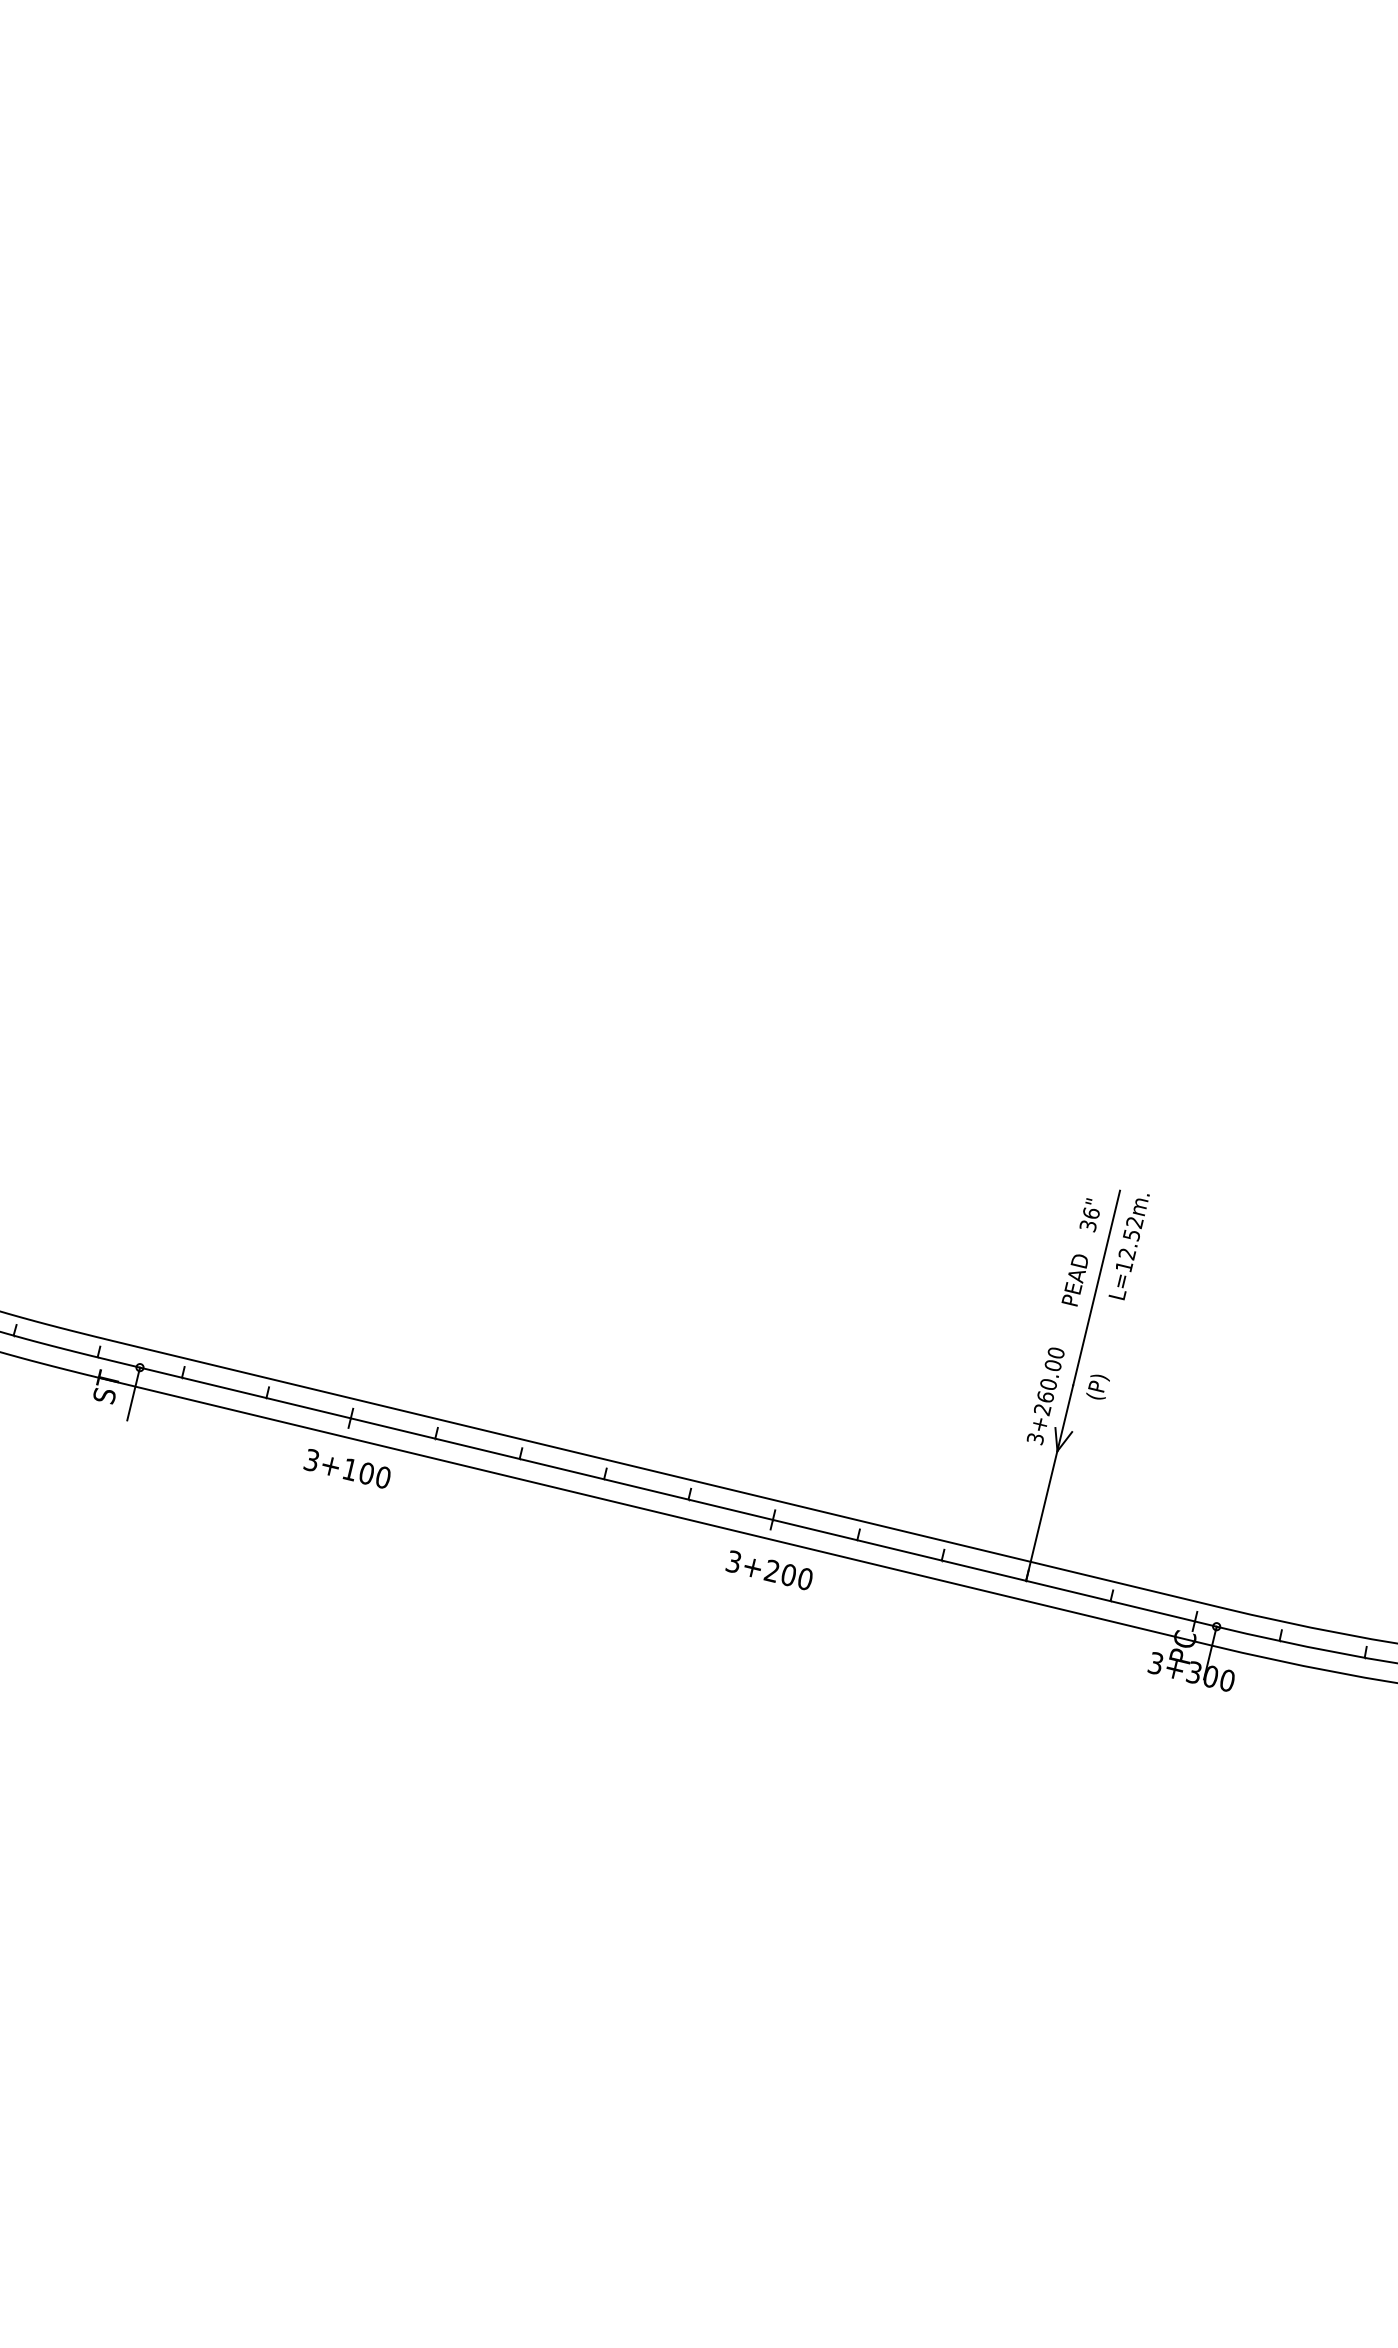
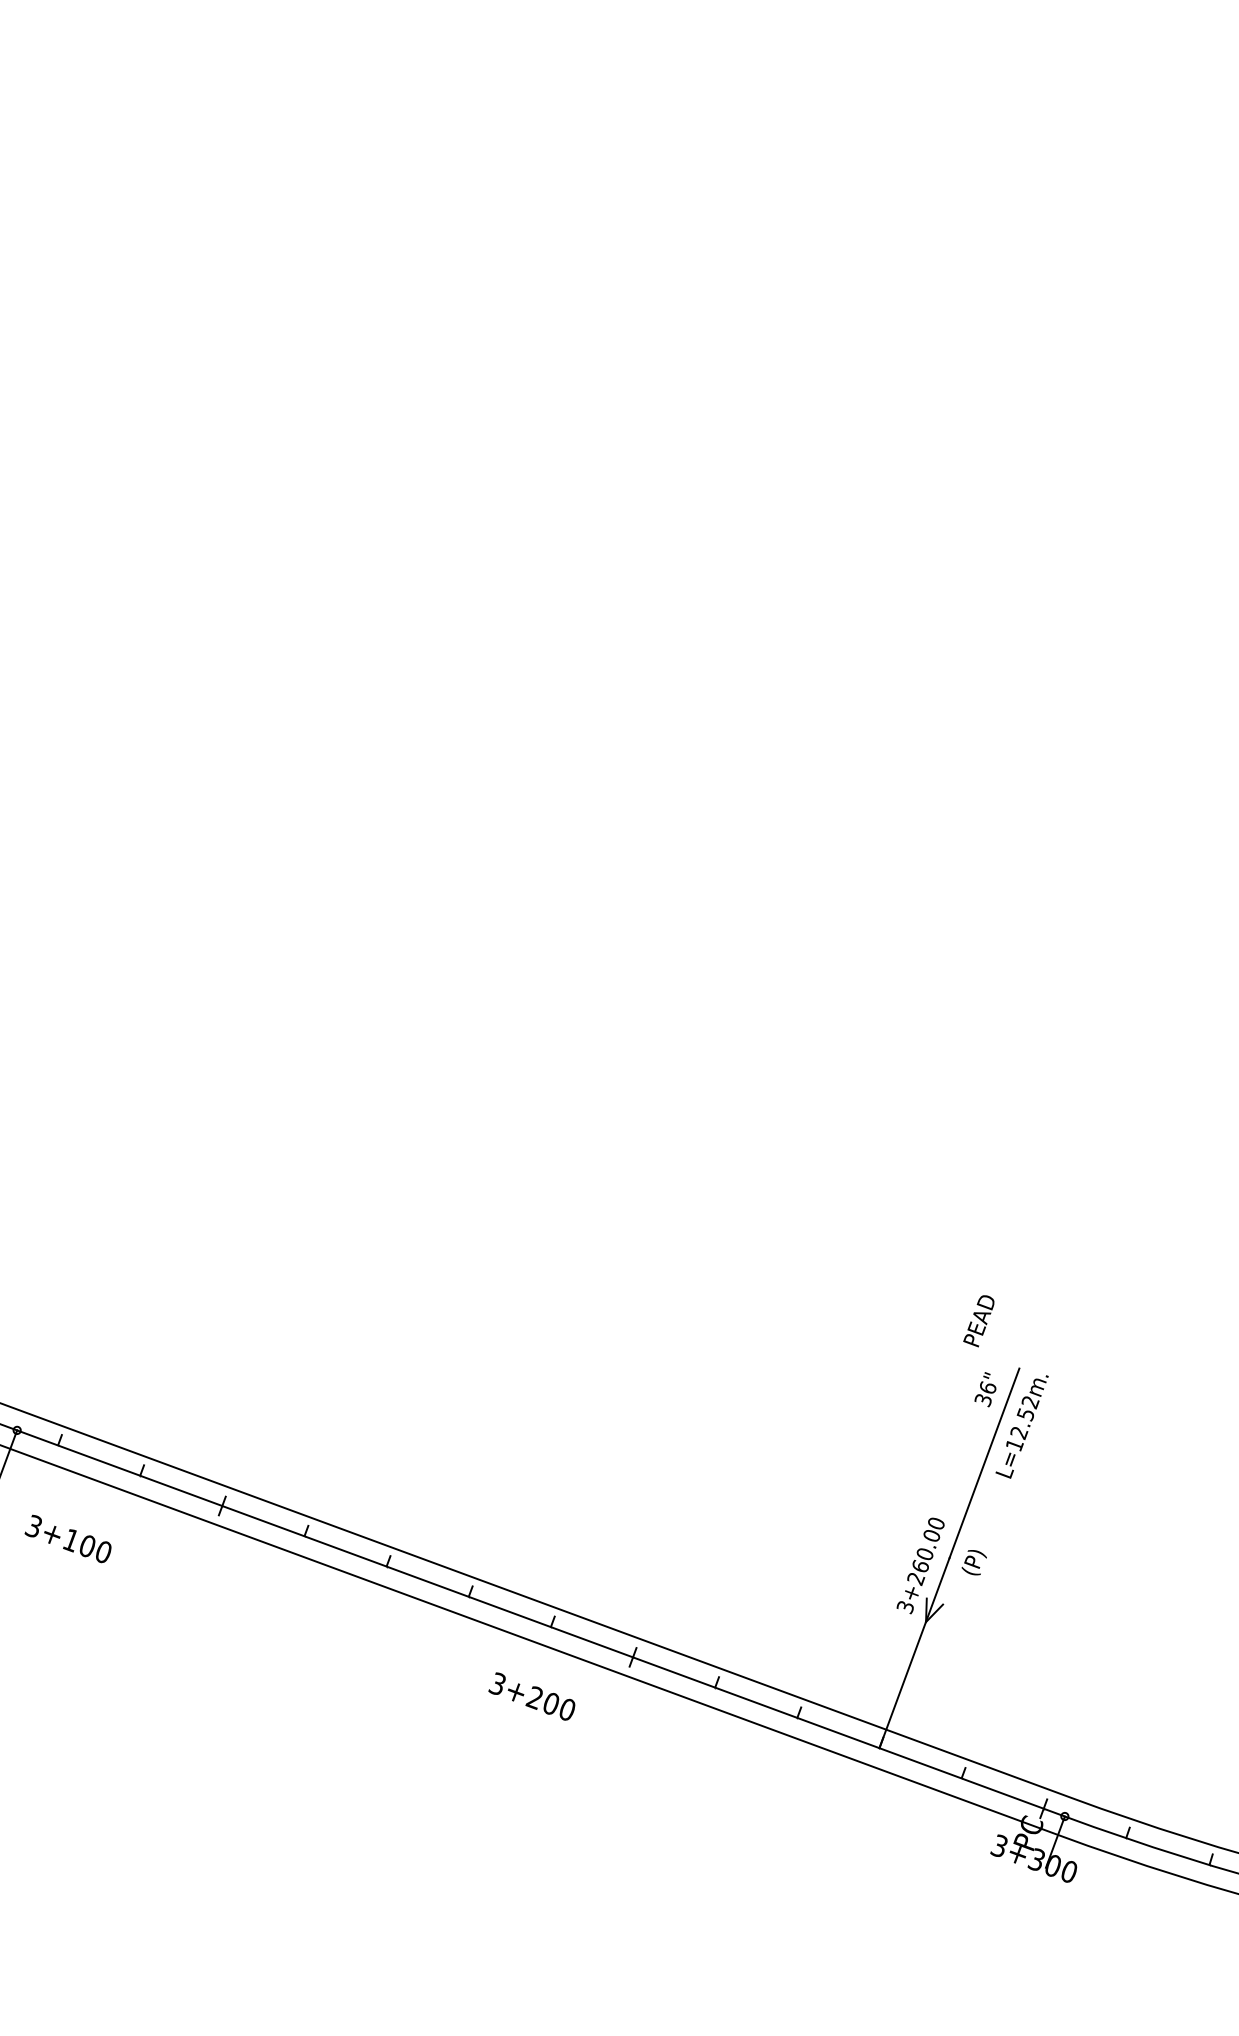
text: (1074, 1280) -> (978, 1320), moved
text: (346, 1468) -> (67, 1538), moved
text: (768, 1570) -> (531, 1696), moved

